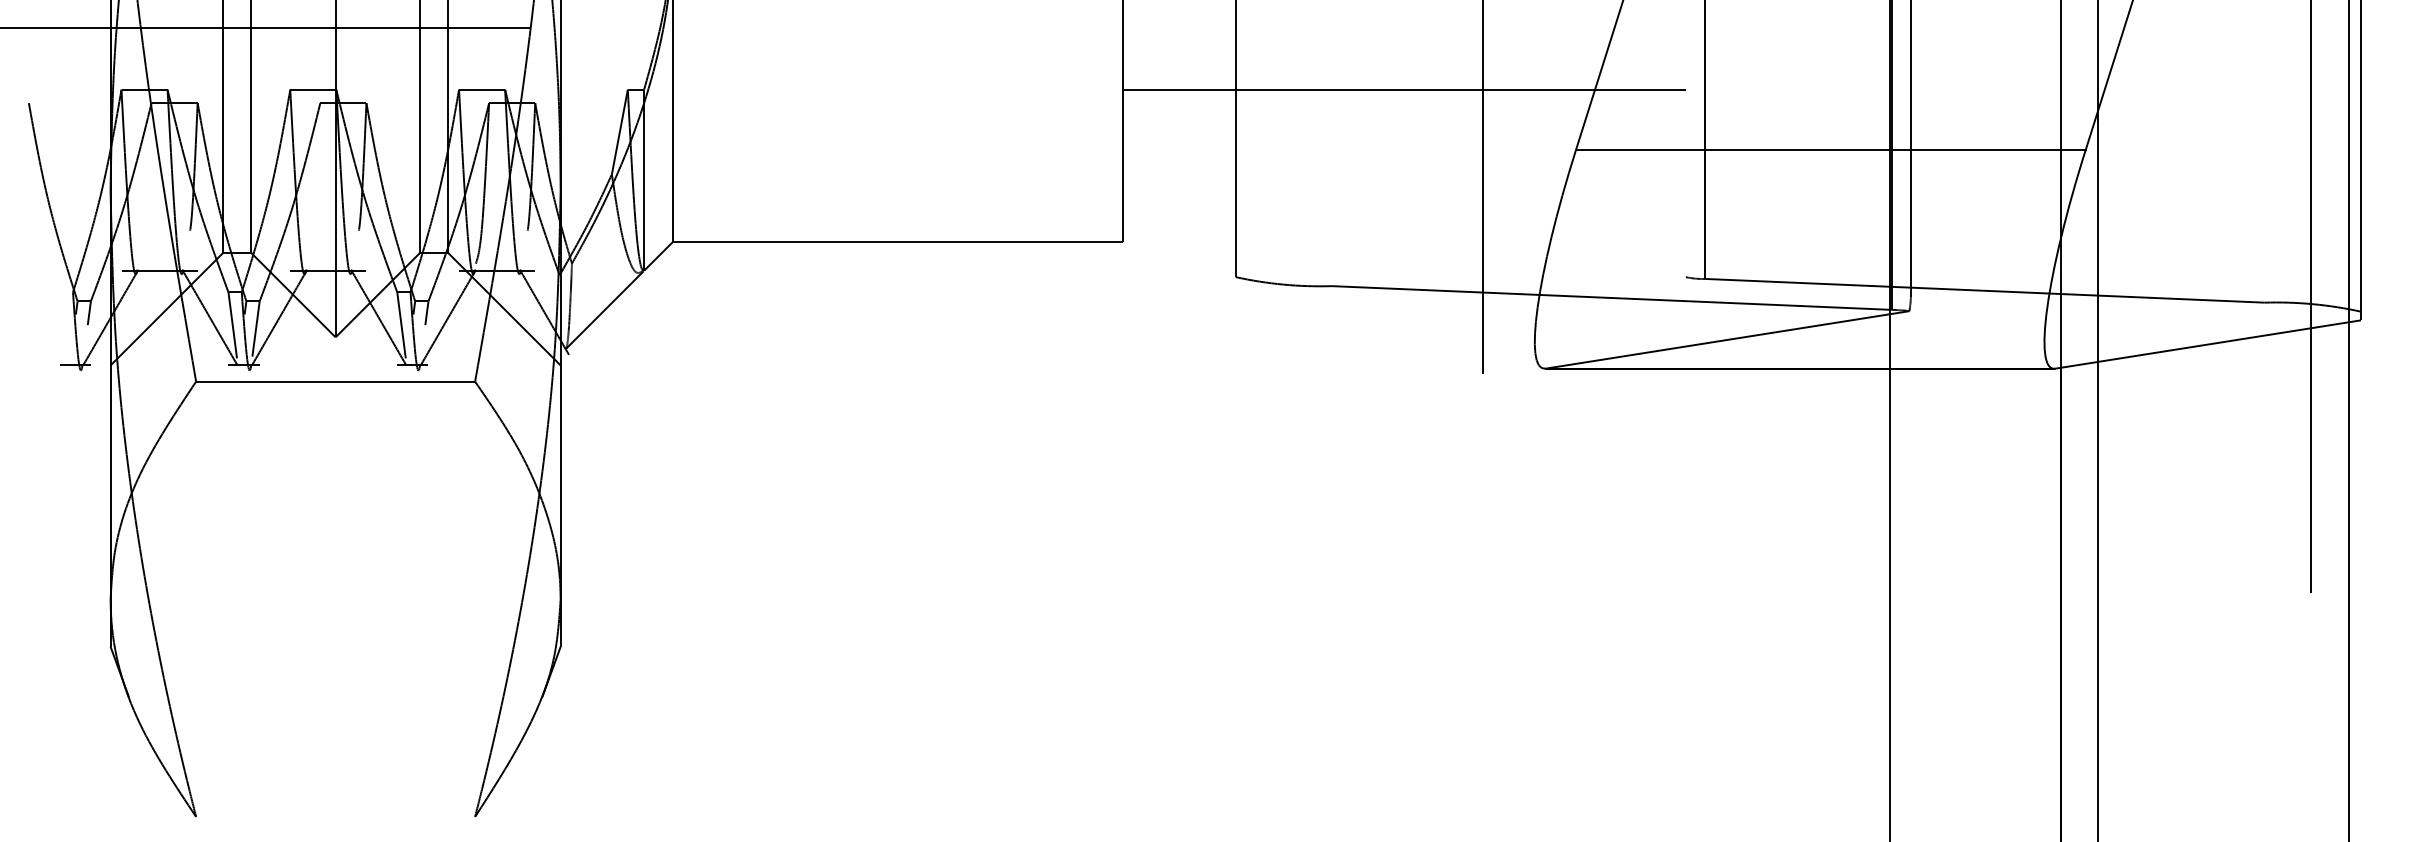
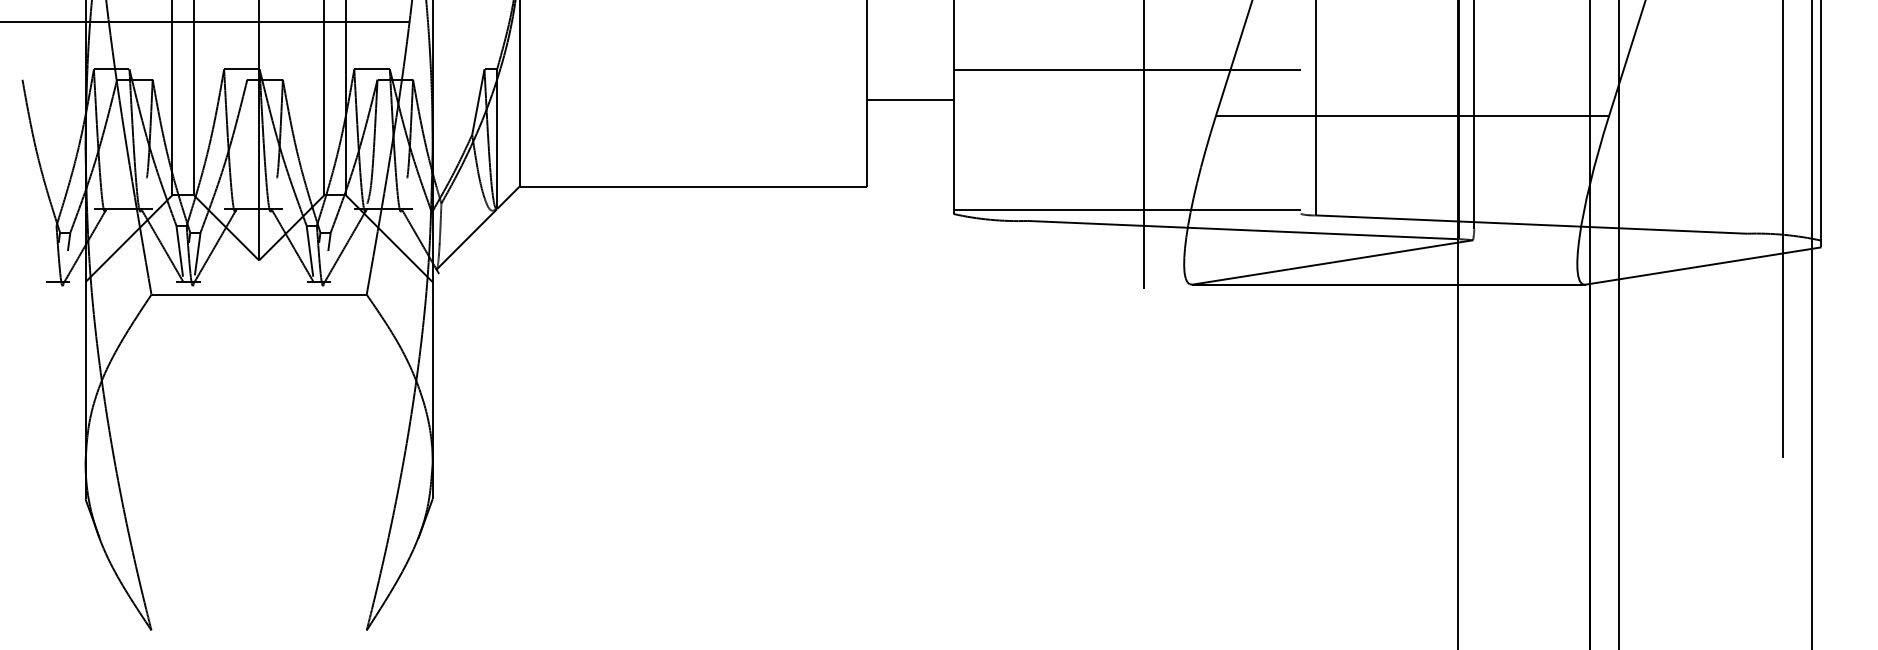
line: (1179, 90) -> (910, 100), moved
line: (1460, 272) -> (1126, 210), added

